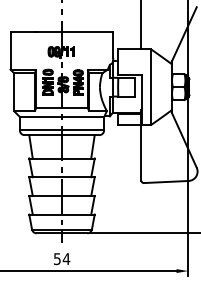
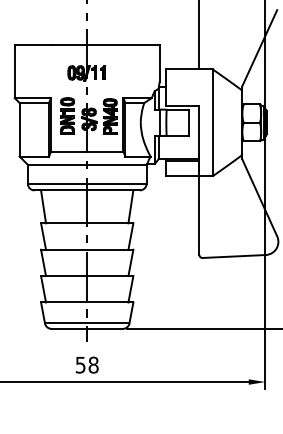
text: (66, 258) -> (93, 364), 54 -> 58

